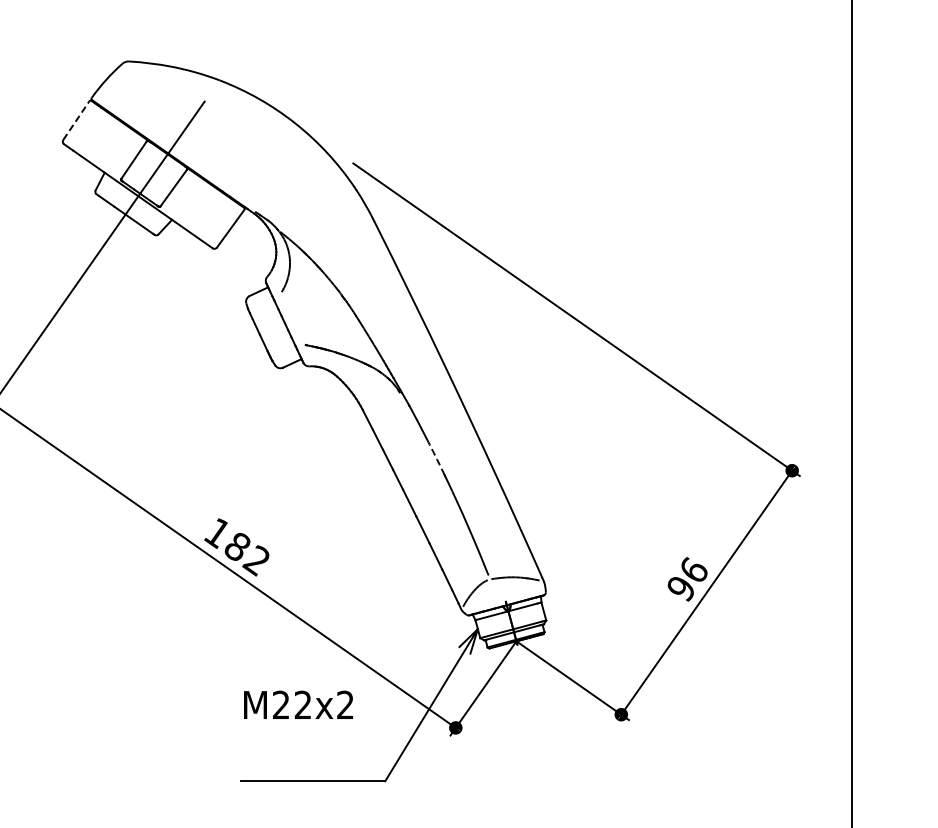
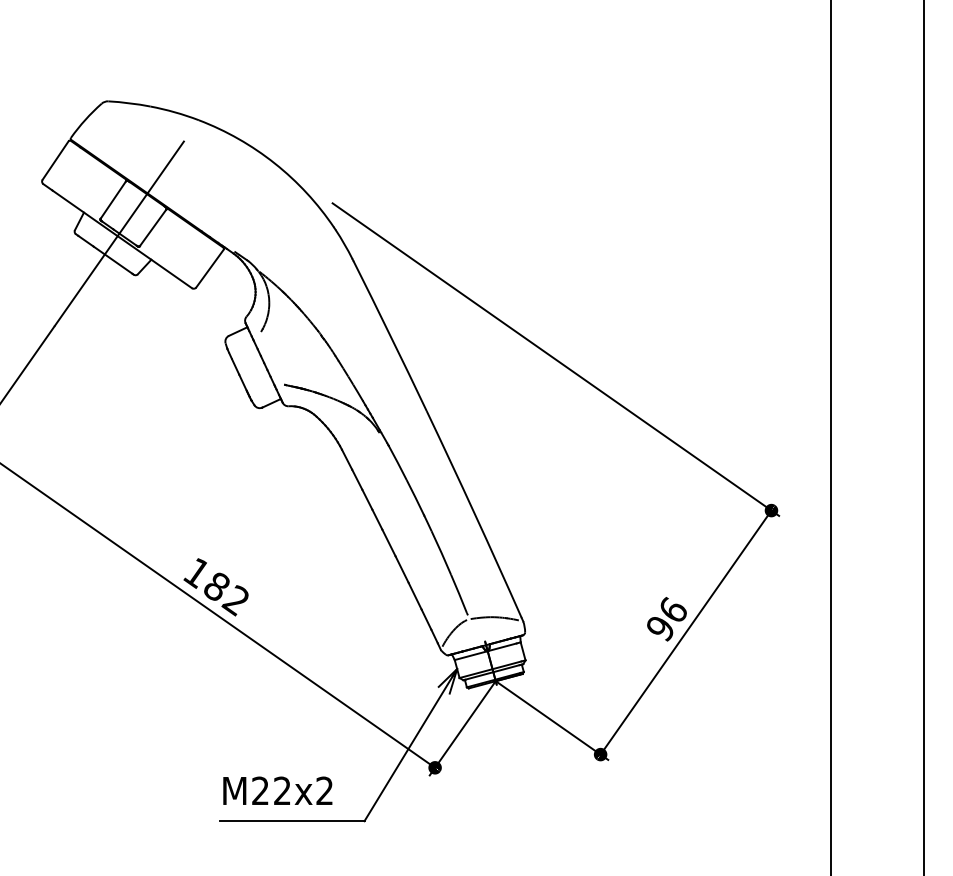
line: (76, 120) -> (55, 160), dashed -> solid
arc: (436, 457) -> (415, 497), dashed -> solid
text: (298, 704) -> (277, 790), moved

